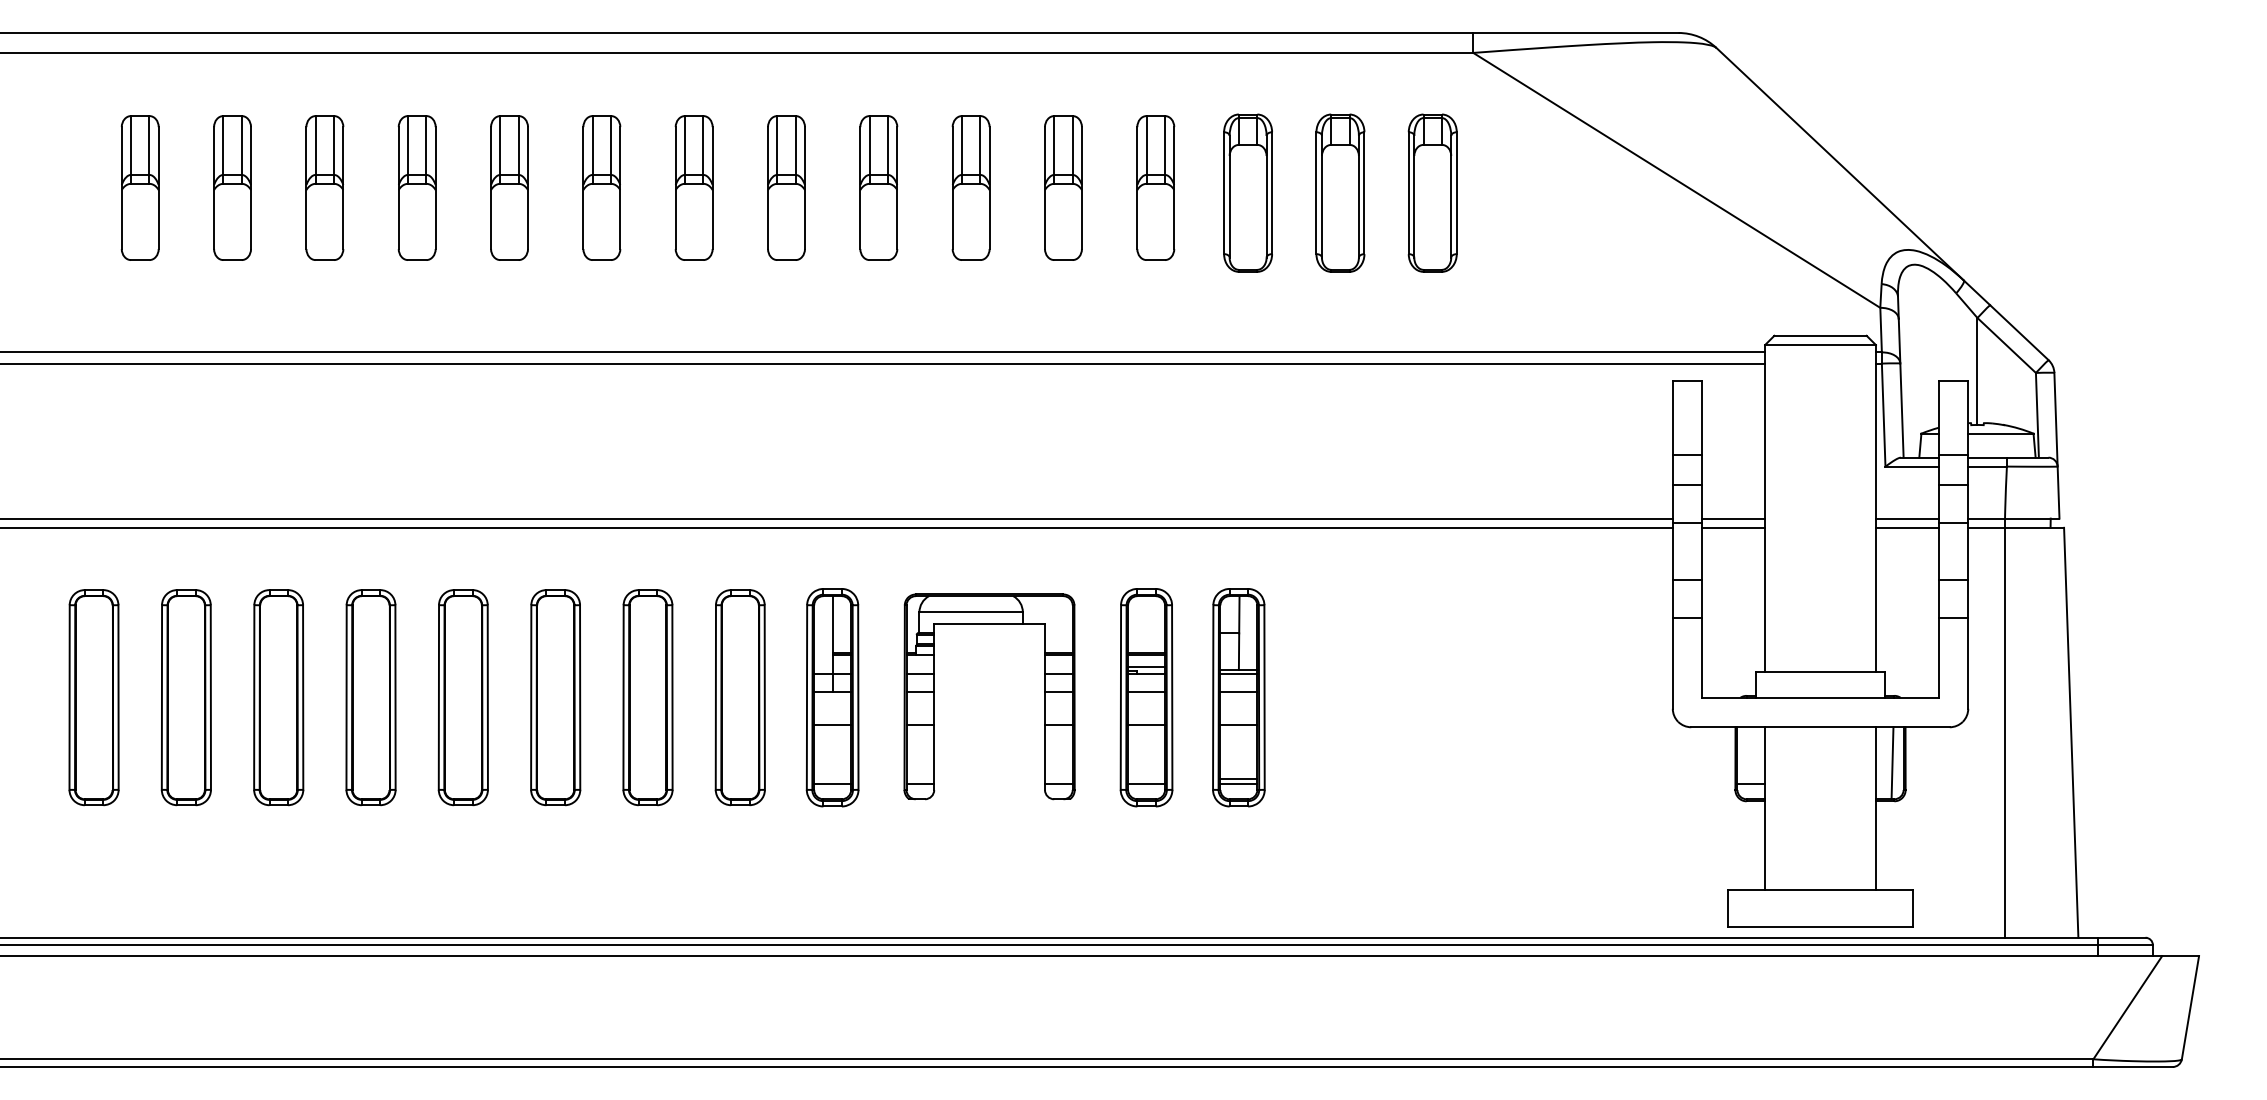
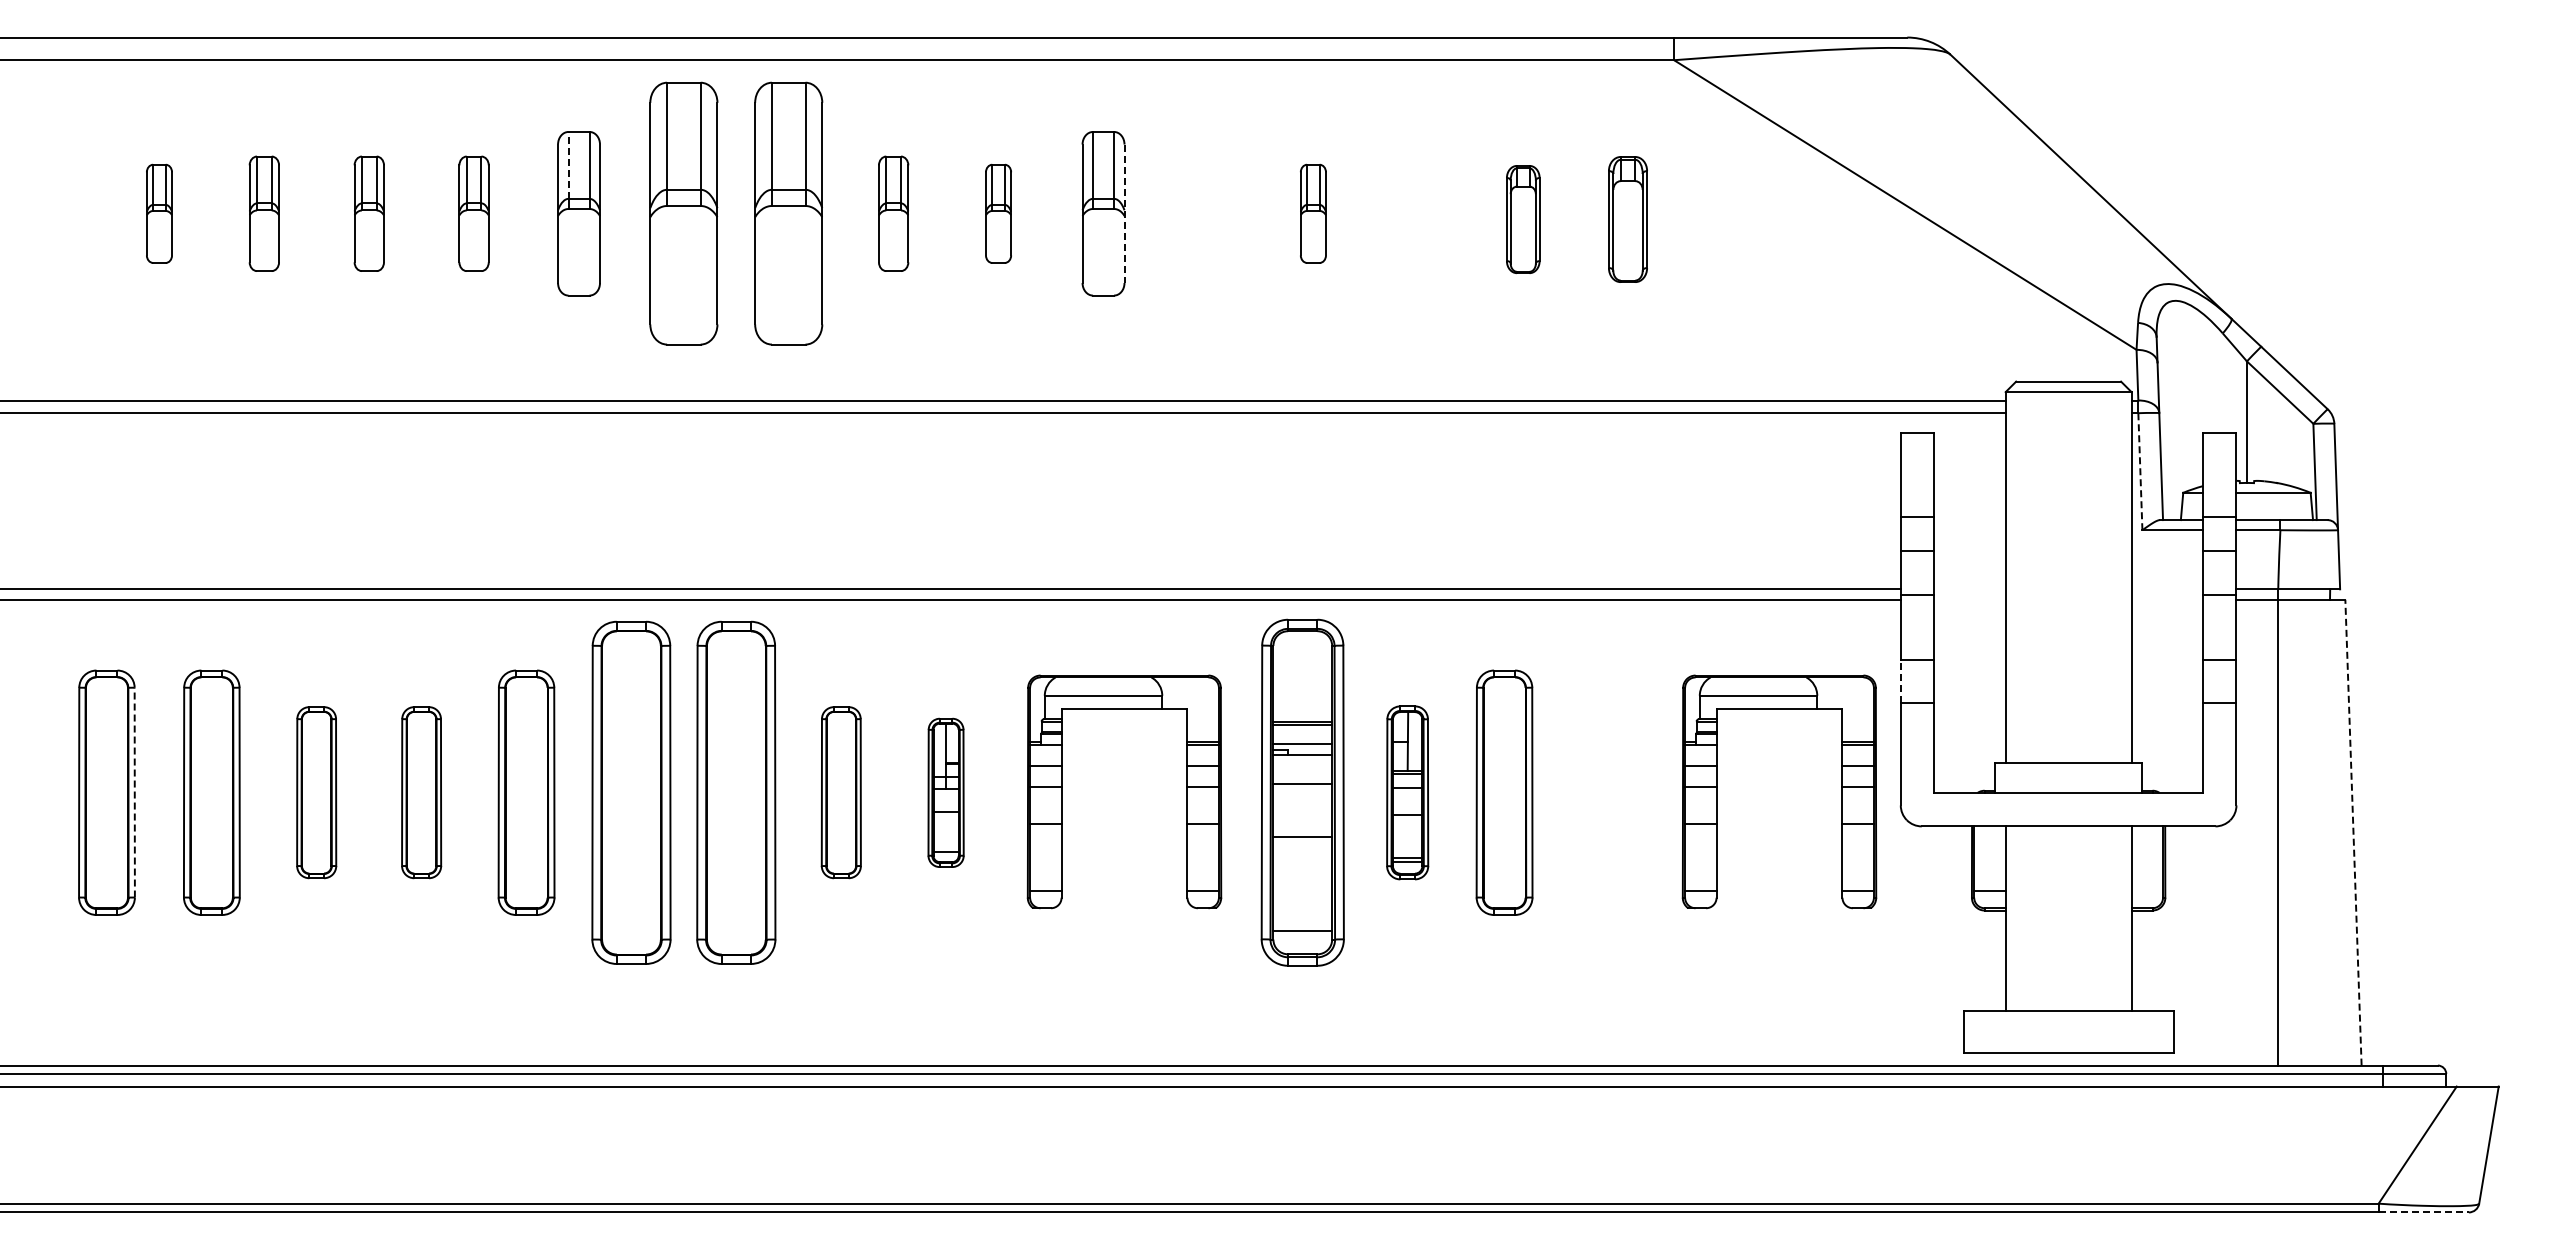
line: (500, 144) -> (568, 164), solid -> dashed
part: (140, 187) -> (159, 213), size x0.6
part: (232, 187) -> (264, 213), size x0.7
part: (325, 187) -> (369, 213), size x0.7
part: (416, 187) -> (473, 213), size x0.7
part: (601, 187) -> (683, 213), size x1.6
part: (693, 187) -> (788, 213), size x1.6
part: (786, 187) -> (893, 213), size x0.7
part: (878, 187) -> (998, 213), size x0.6
part: (1063, 187) -> (1208, 213), removed
part: (1155, 187) -> (1313, 213), size x0.6
line: (989, 188) -> (1124, 214), solid -> dashed
part: (1248, 193) -> (1418, 219), removed
part: (1340, 193) -> (1523, 219), size x0.6
part: (1432, 193) -> (1627, 219), size x0.7
line: (1883, 414) -> (2140, 471), solid -> dashed
line: (1733, 518) -> (1969, 589), removed
line: (1906, 518) -> (2166, 589), removed
line: (1733, 527) -> (1969, 599), removed
line: (1906, 527) -> (2166, 599), removed
line: (1672, 599) -> (1900, 681), solid -> dashed
part: (1511, 696) -> (1717, 791), added
line: (118, 697) -> (134, 792), solid -> dashed
part: (278, 697) -> (316, 792), size x0.7
part: (370, 697) -> (421, 792), size x0.7
part: (555, 697) -> (631, 792), size x1.4
part: (648, 697) -> (736, 792), size x1.4
part: (740, 697) -> (841, 792), size x0.7
part: (832, 697) -> (945, 792), size x0.6
part: (1146, 697) -> (1302, 792), size x1.4
part: (1238, 697) -> (1407, 792), size x0.7
part: (1324, 697) -> (1504, 792), added
line: (2071, 732) -> (2353, 832), solid -> dashed
line: (1892, 763) -> (2150, 867), removed
line: (2133, 1067) -> (2424, 1212), solid -> dashed

